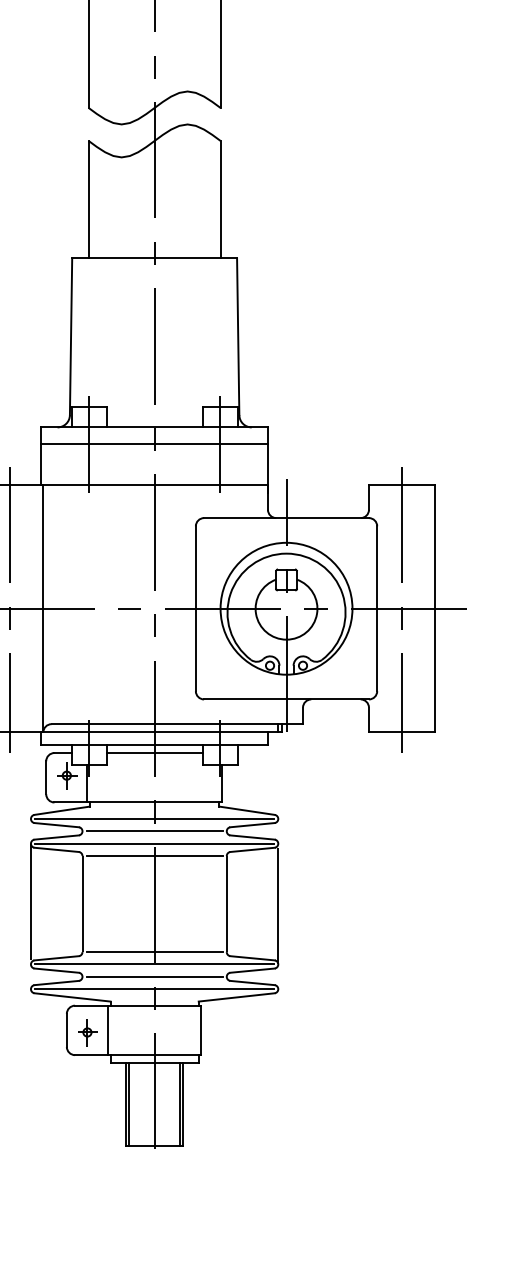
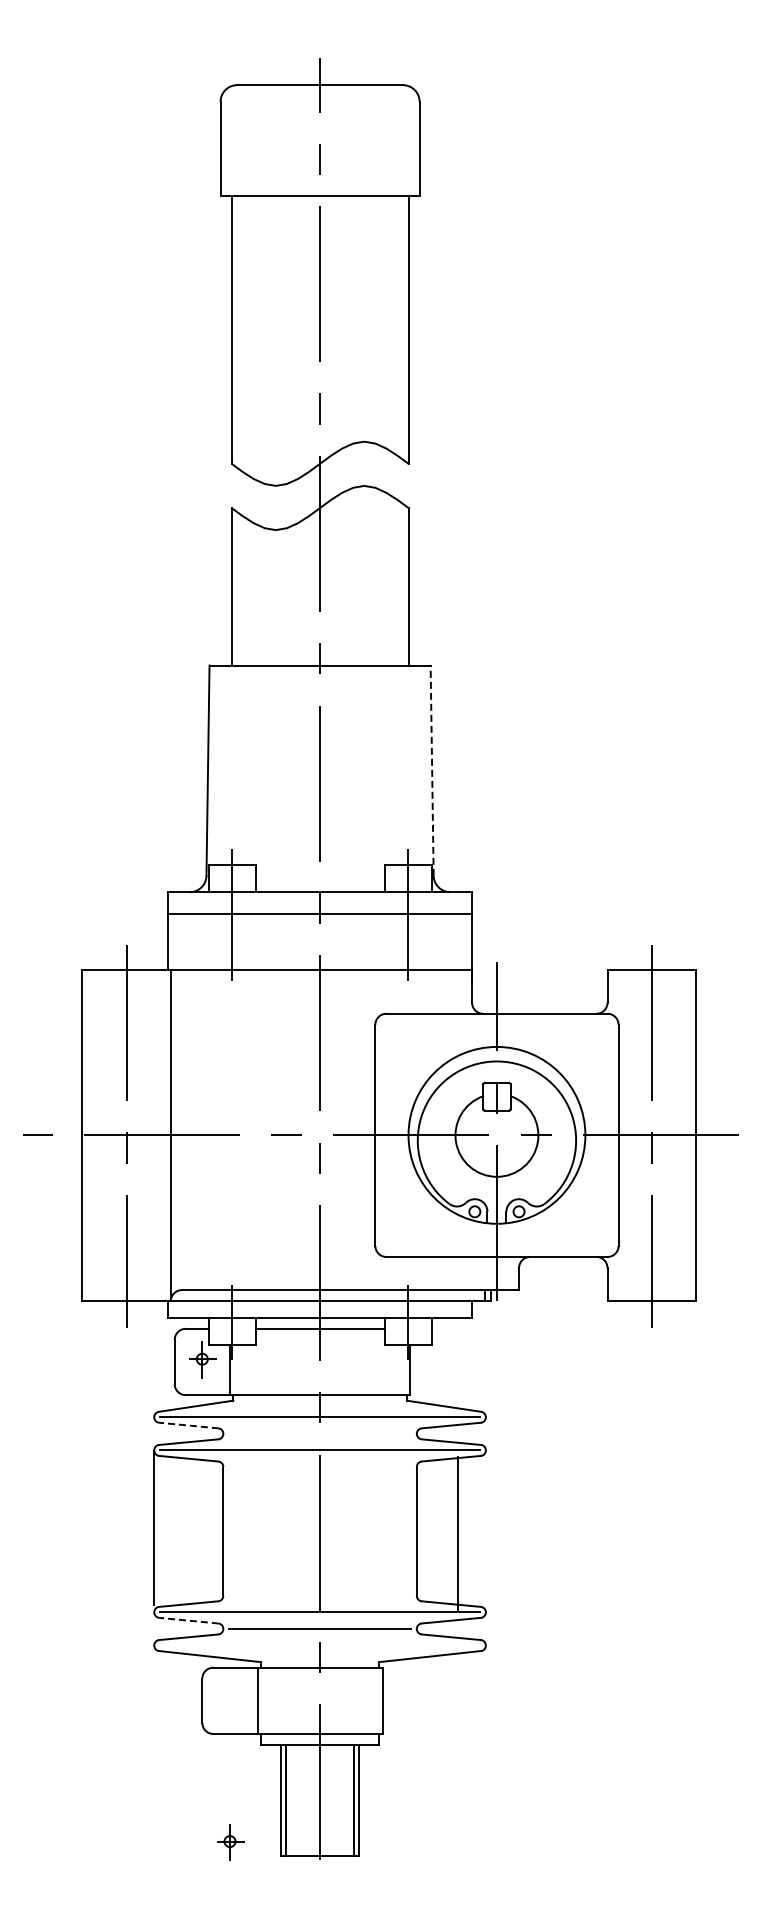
line: (238, 336) -> (432, 770), solid -> dashed
line: (56, 825) -> (188, 1425), solid -> dashed
line: (154, 831) -> (319, 1433), removed
line: (154, 856) -> (319, 1467), removed
line: (277, 904) -> (457, 1531), moved
line: (154, 951) -> (319, 1595), removed
line: (56, 970) -> (188, 1620), solid -> dashed
line: (154, 989) -> (319, 1645), removed
part: (87, 1033) -> (230, 1842), moved

